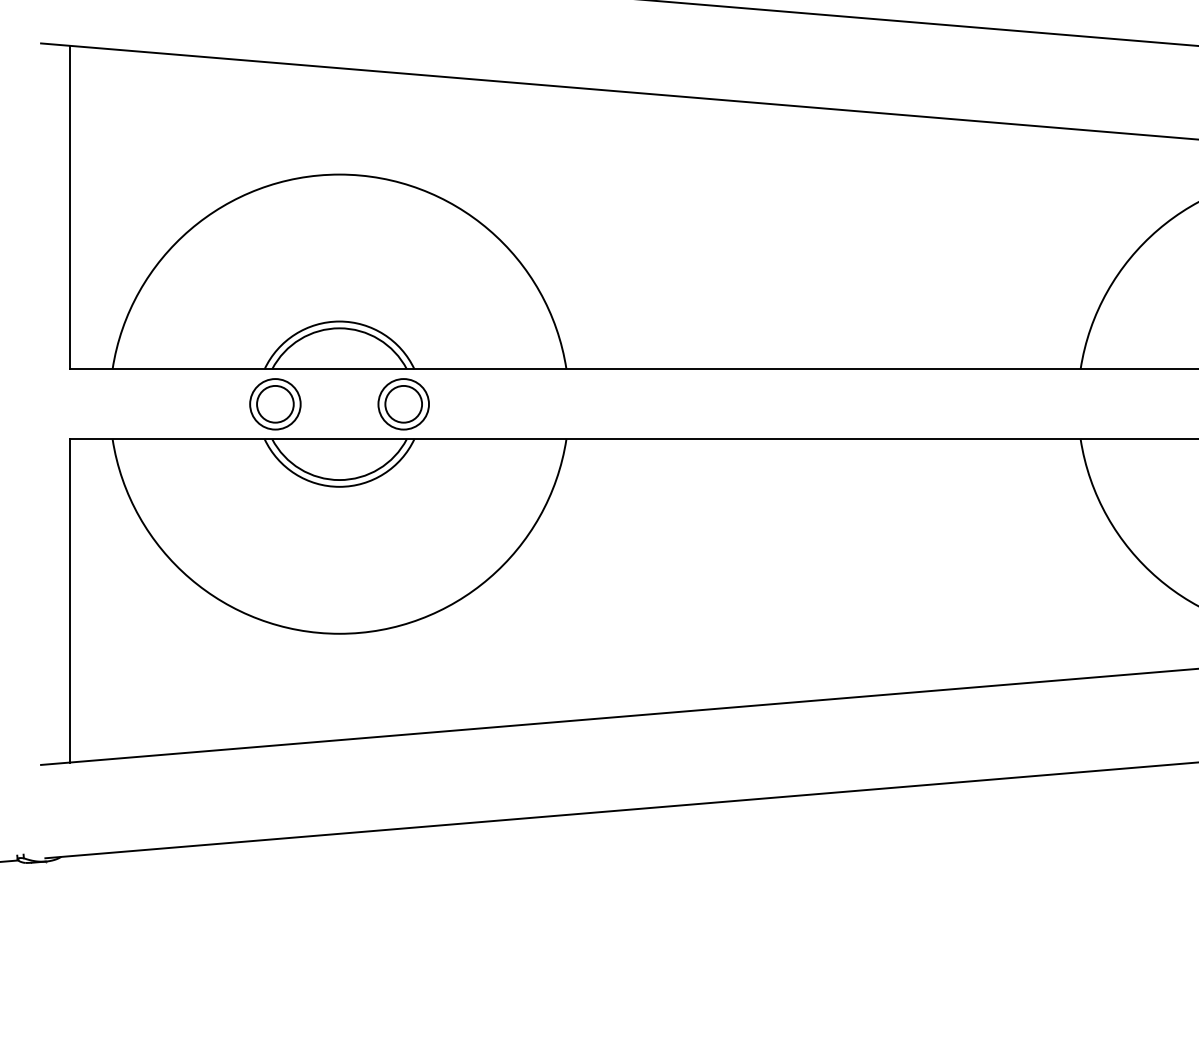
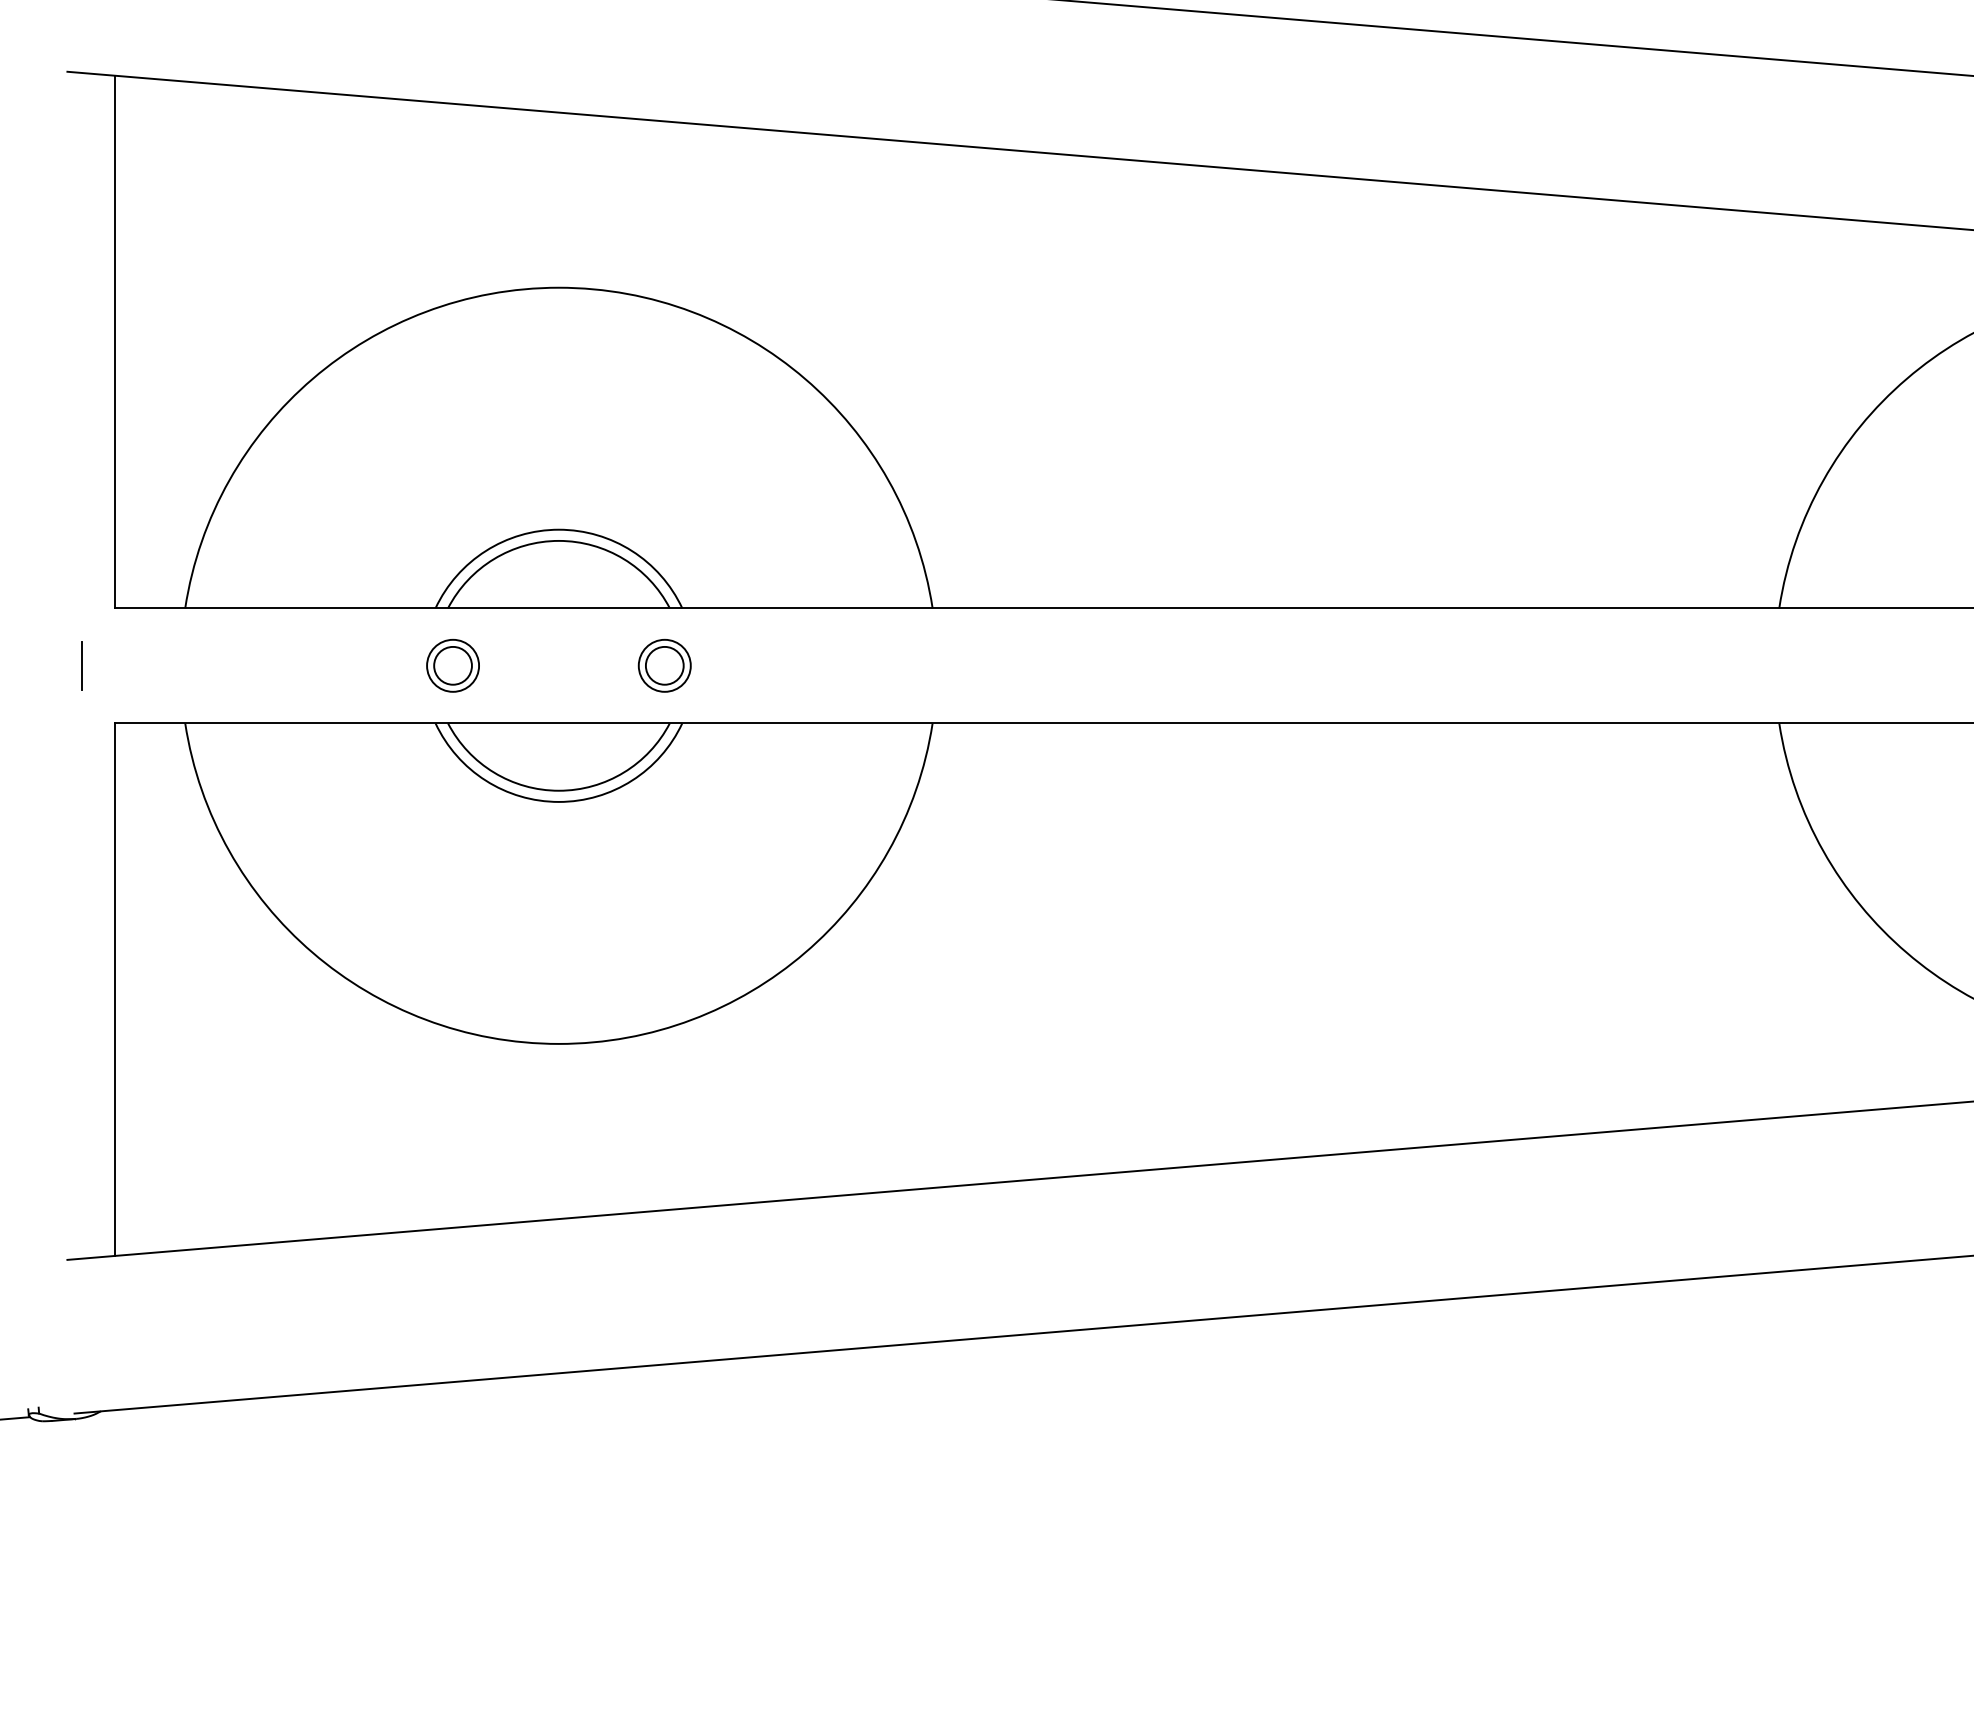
line: (49, 403) -> (81, 664), added
part: (274, 403) -> (451, 664), size x0.62
part: (403, 403) -> (664, 664), size x0.62

